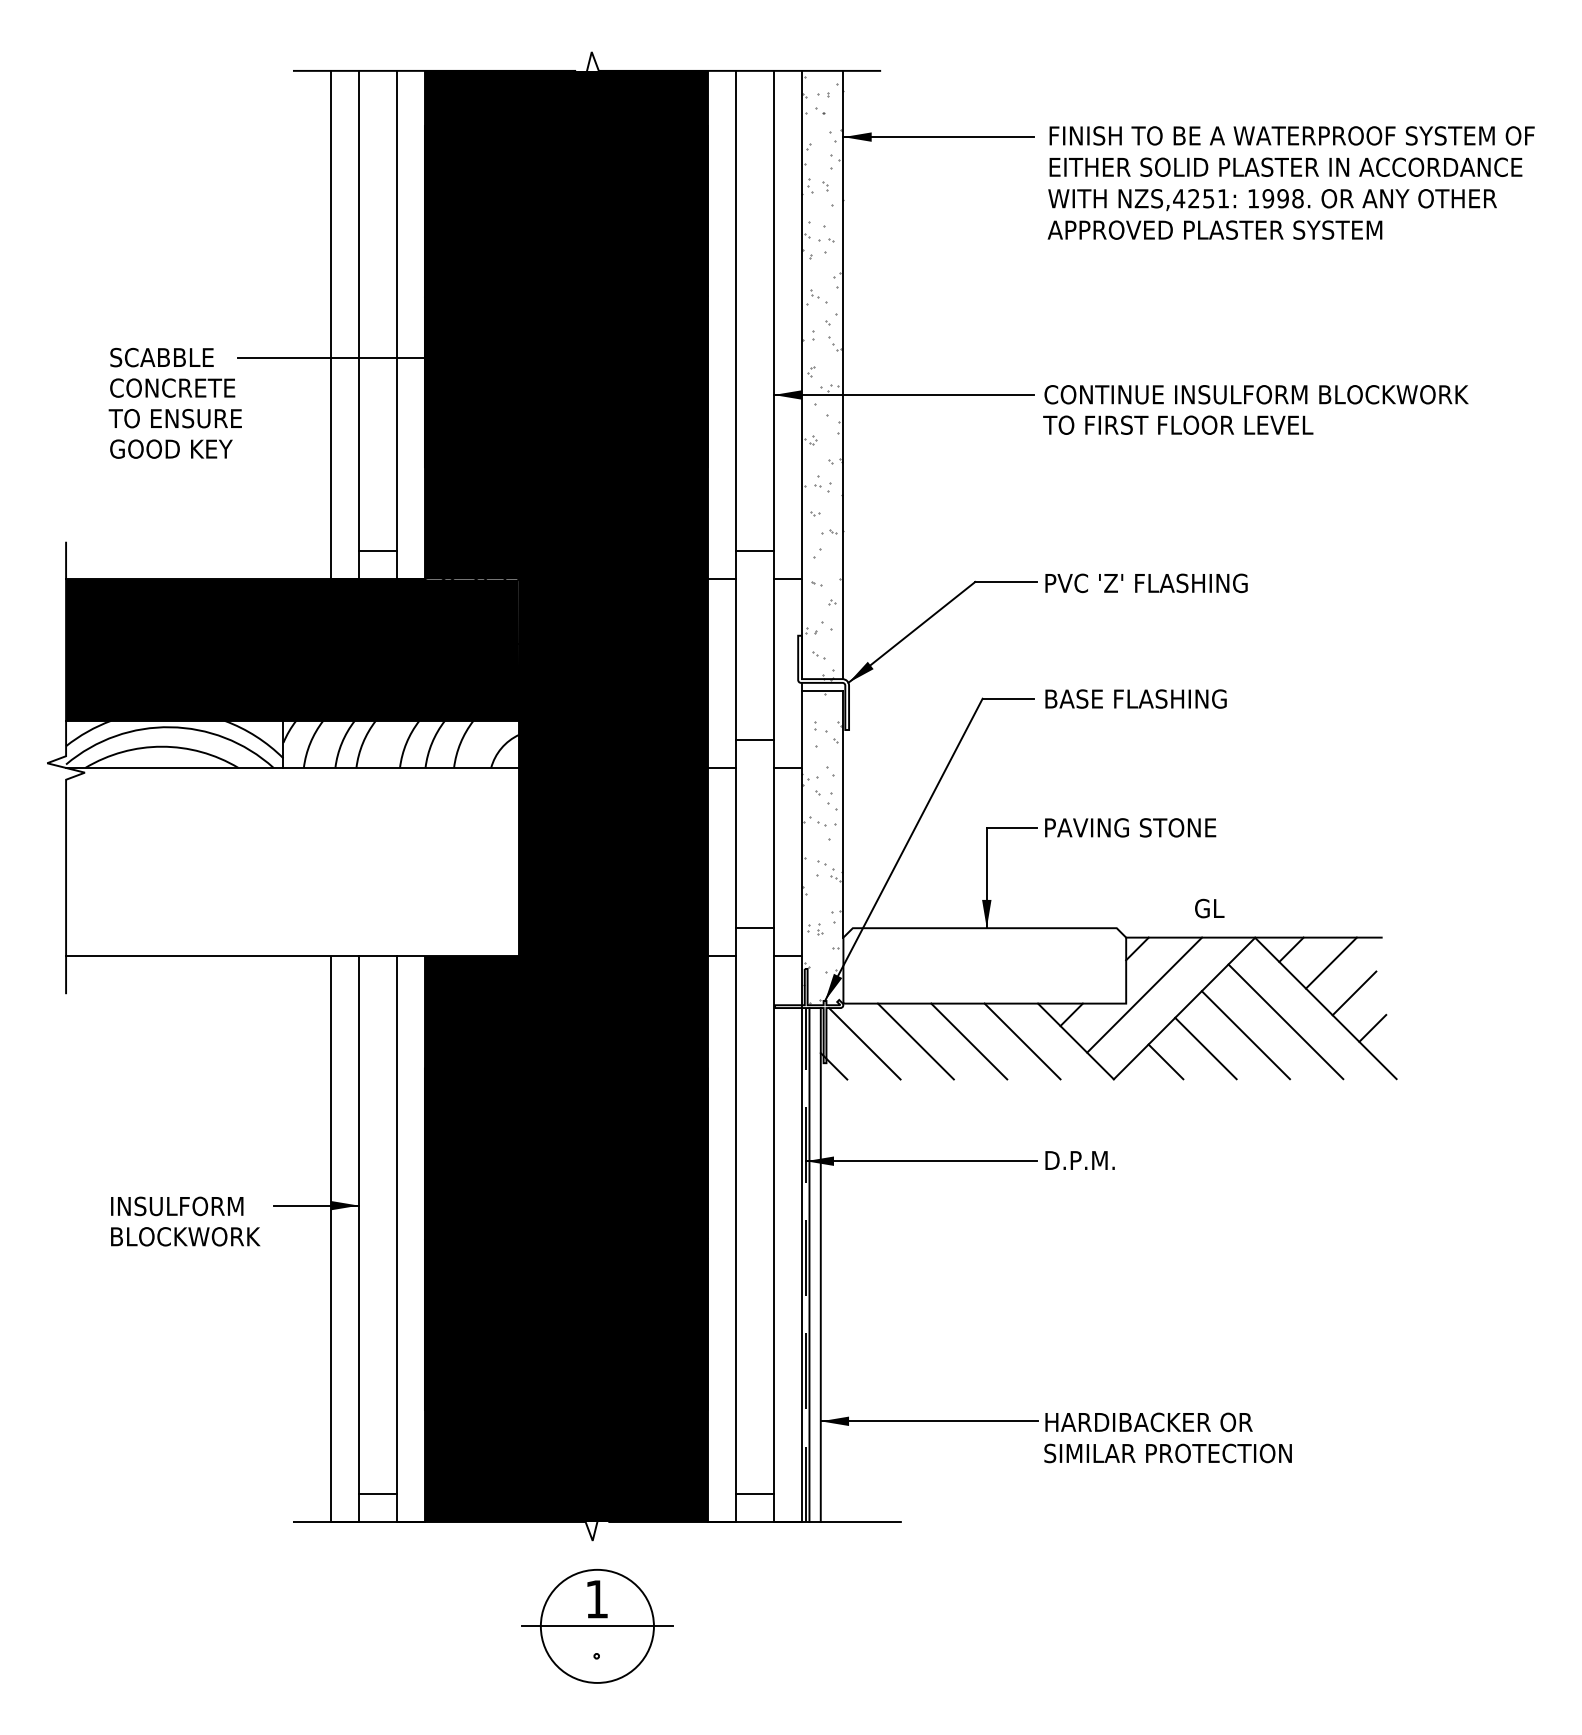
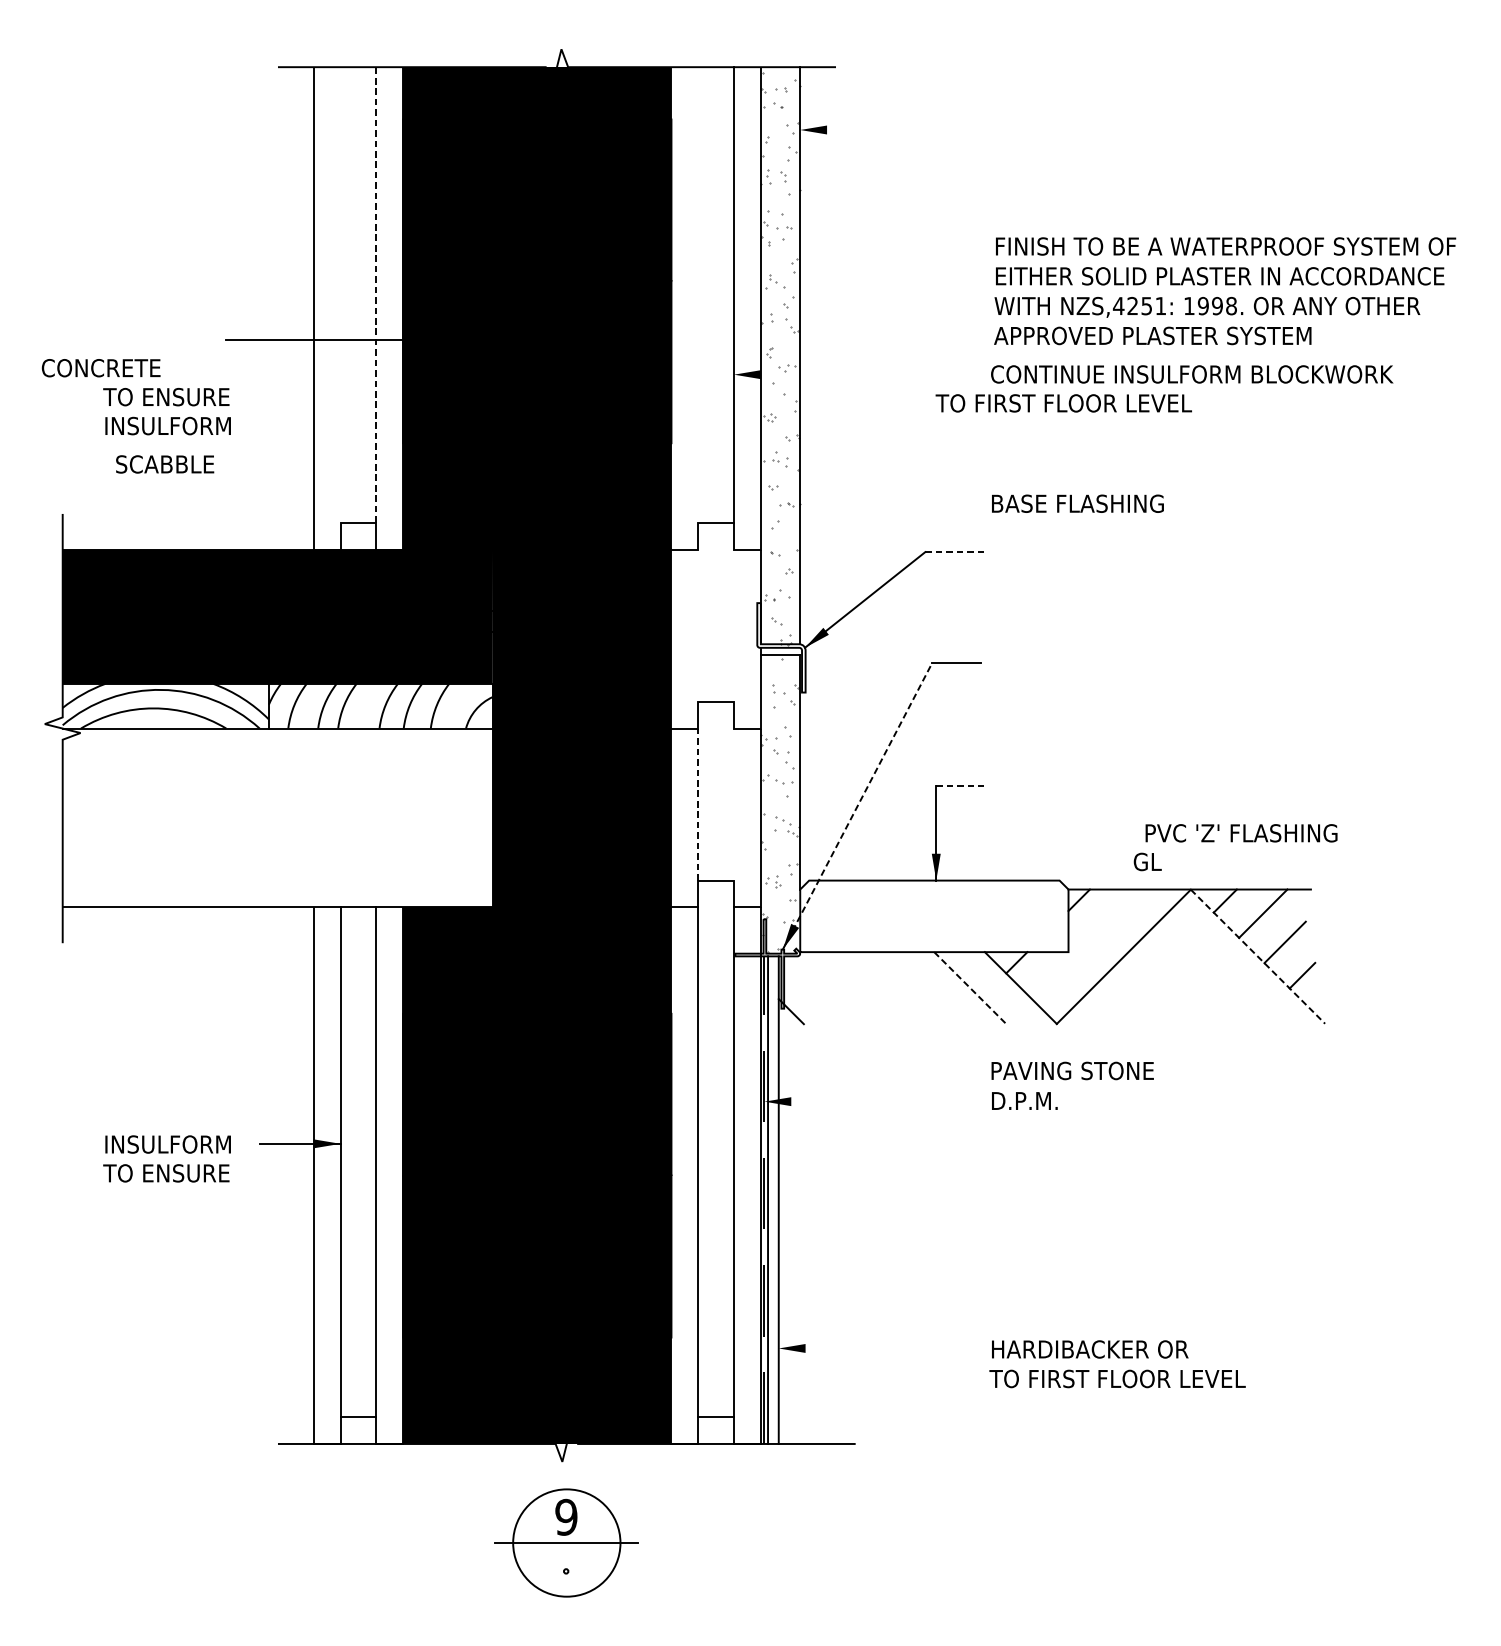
line: (938, 137) -> (890, 130), removed
text: (1290, 182) -> (1224, 290), moved
line: (358, 310) -> (340, 294), removed
line: (396, 310) -> (376, 294), solid -> dashed
line: (735, 310) -> (697, 294), removed
text: (161, 357) -> (164, 464), moved
text: (172, 387) -> (101, 367), moved
line: (903, 394) -> (857, 374), removed
text: (1178, 424) -> (1064, 402), moved
text: (176, 448) -> (167, 425), GOOD KEY -> INSULFORM
line: (1006, 581) -> (954, 551), solid -> dashed
text: (1146, 583) -> (1241, 833), moved
line: (735, 659) -> (697, 625), removed
line: (773, 659) -> (733, 625), removed
text: (1135, 698) -> (1077, 503), moved
text: (1130, 827) -> (1072, 1070), moved
line: (1012, 828) -> (960, 785), solid -> dashed
line: (735, 847) -> (697, 804), solid -> dashed
line: (773, 847) -> (733, 804), removed
line: (904, 849) -> (858, 805), solid -> dashed
line: (1144, 994) -> (1085, 943), removed
line: (1325, 1008) -> (1257, 956), solid -> dashed
line: (1285, 1021) -> (1219, 969), removed
line: (1245, 1035) -> (1181, 982), removed
line: (915, 1041) -> (868, 988), removed
line: (969, 1041) -> (919, 988), removed
line: (1022, 1041) -> (970, 988), solid -> dashed
line: (864, 1043) -> (820, 989), removed
line: (1205, 1048) -> (1143, 994), removed
line: (1165, 1061) -> (1105, 1007), removed
line: (920, 1161) -> (873, 1101), removed
text: (184, 1236) -> (175, 1173), BLOCKWORK -> TO ENSURE
line: (928, 1421) -> (880, 1348), removed
text: (1177, 1453) -> (1117, 1378), SIMILAR PROTECTION -> TO FIRST FLOOR LEVEL
text: (596, 1598) -> (565, 1516), 1 -> 9

